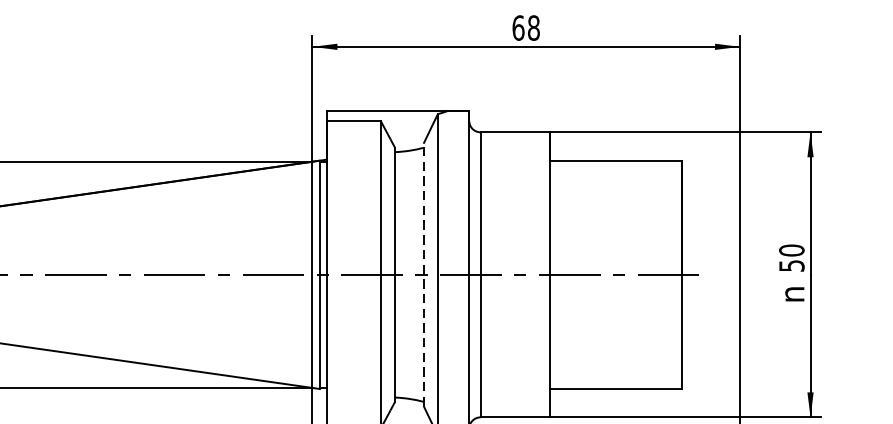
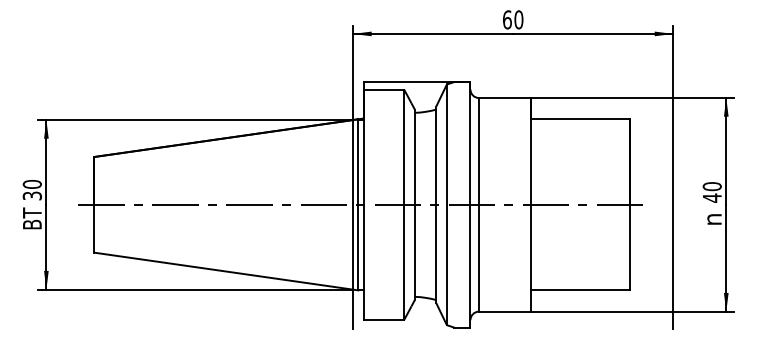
text: (533, 27) -> (518, 19), 68 -> 60
text: (792, 265) -> (712, 197), 50 -> 40
line: (423, 274) -> (436, 204), dashed -> solid

